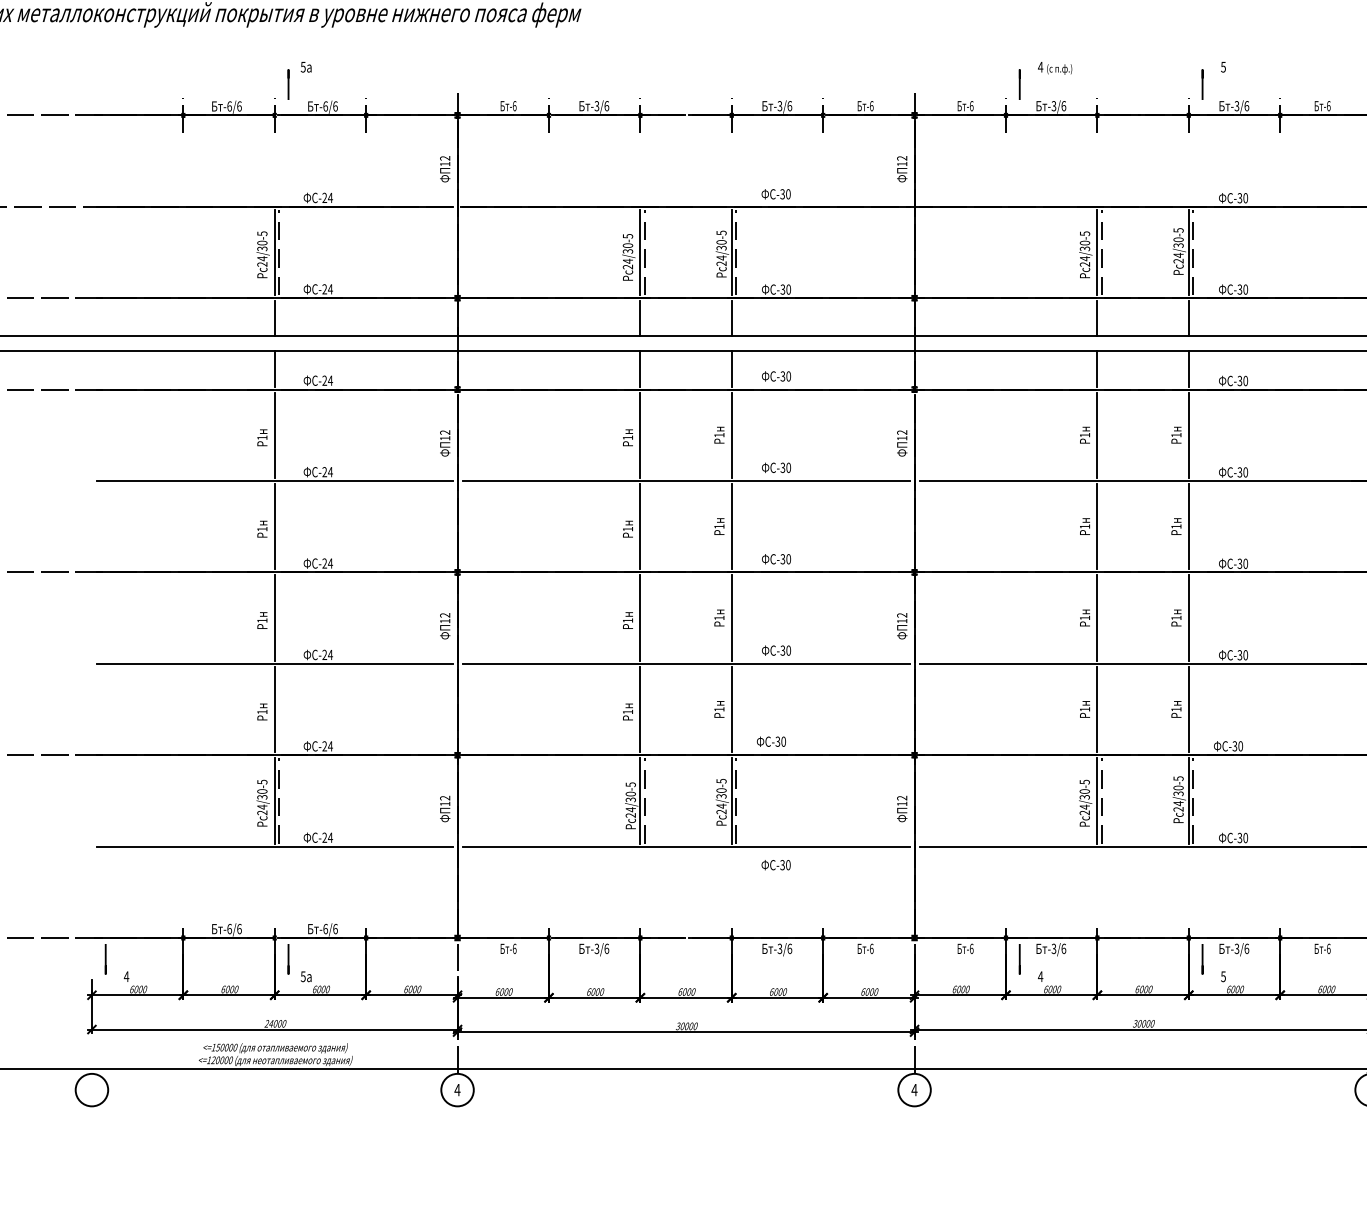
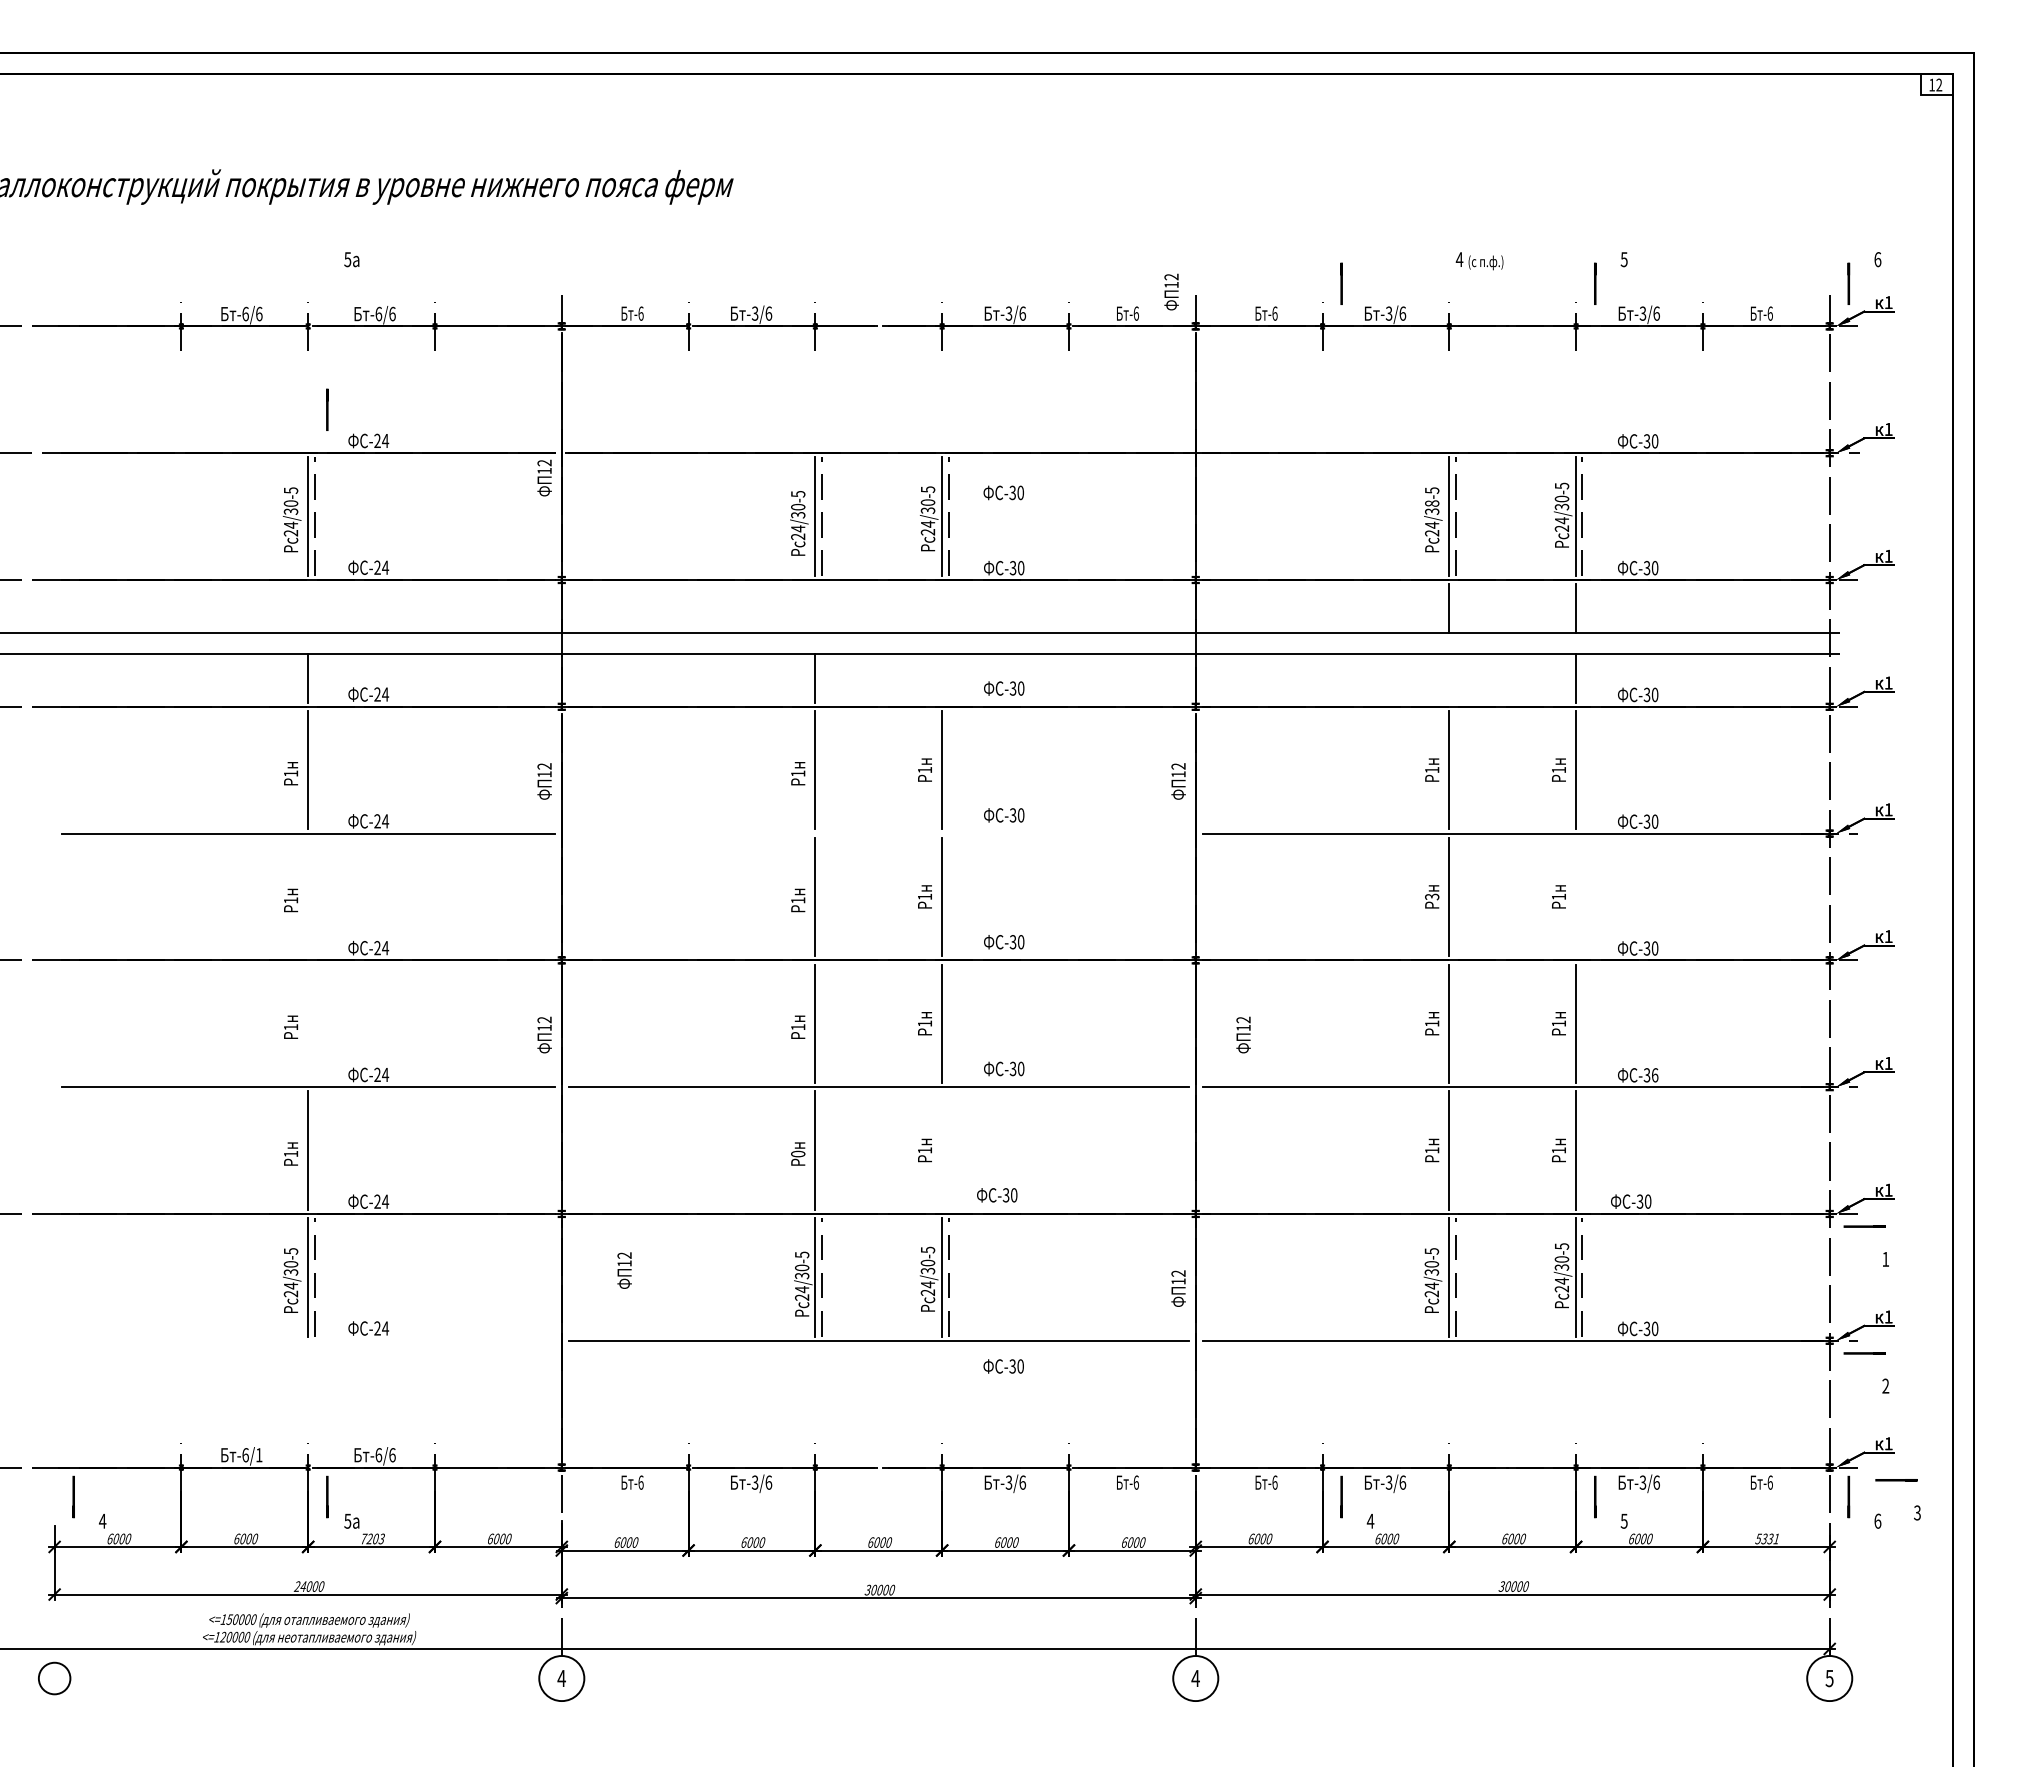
text: (1054, 68) -> (1479, 261), moved
line: (288, 84) -> (327, 409), moved
text: (445, 168) -> (544, 477), moved
text: (902, 168) -> (1171, 291), moved
text: (775, 194) -> (1003, 492), moved
text: (1085, 243) -> (1432, 503), 24/30-5 -> 24/38-5
line: (274, 318) -> (308, 608), removed
line: (640, 318) -> (815, 608), removed
line: (732, 318) -> (942, 608), removed
line: (732, 368) -> (942, 677), removed
line: (1097, 368) -> (1449, 677), removed
line: (685, 480) -> (878, 833), removed
line: (274, 526) -> (308, 896), removed
text: (1085, 526) -> (1432, 896), 1 -> 3
line: (1189, 526) -> (1576, 896), removed
line: (274, 617) -> (308, 1023), removed
text: (902, 625) -> (1243, 1034), moved
text: (1245, 655) -> (1654, 1075), -30 -> -36
line: (732, 709) -> (942, 1150), removed
text: (628, 711) -> (798, 1153), 1 -> 0
text: (445, 808) -> (624, 1270), moved
line: (274, 846) -> (307, 1340), removed
text: (239, 929) -> (259, 1455), -6/6 -> -6/1
text: (321, 989) -> (372, 1538), 6000 -> 7203
text: (1326, 989) -> (1767, 1538), 6000 -> 5331
circle: (91, 1090) -> (54, 1678), size x0.7

